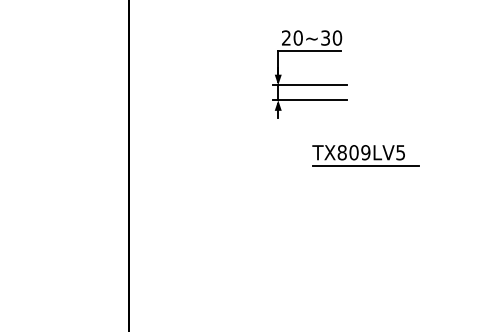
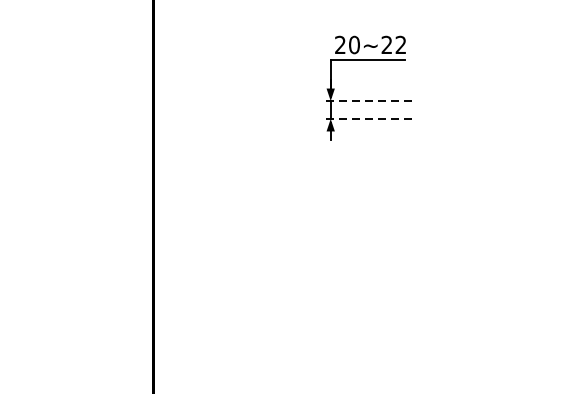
text: (331, 37) -> (393, 44), 20~30 -> 20~22
line: (310, 85) -> (369, 101), solid -> dashed
line: (310, 100) -> (369, 119), solid -> dashed
part: (365, 155) -> (434, 184), removed

